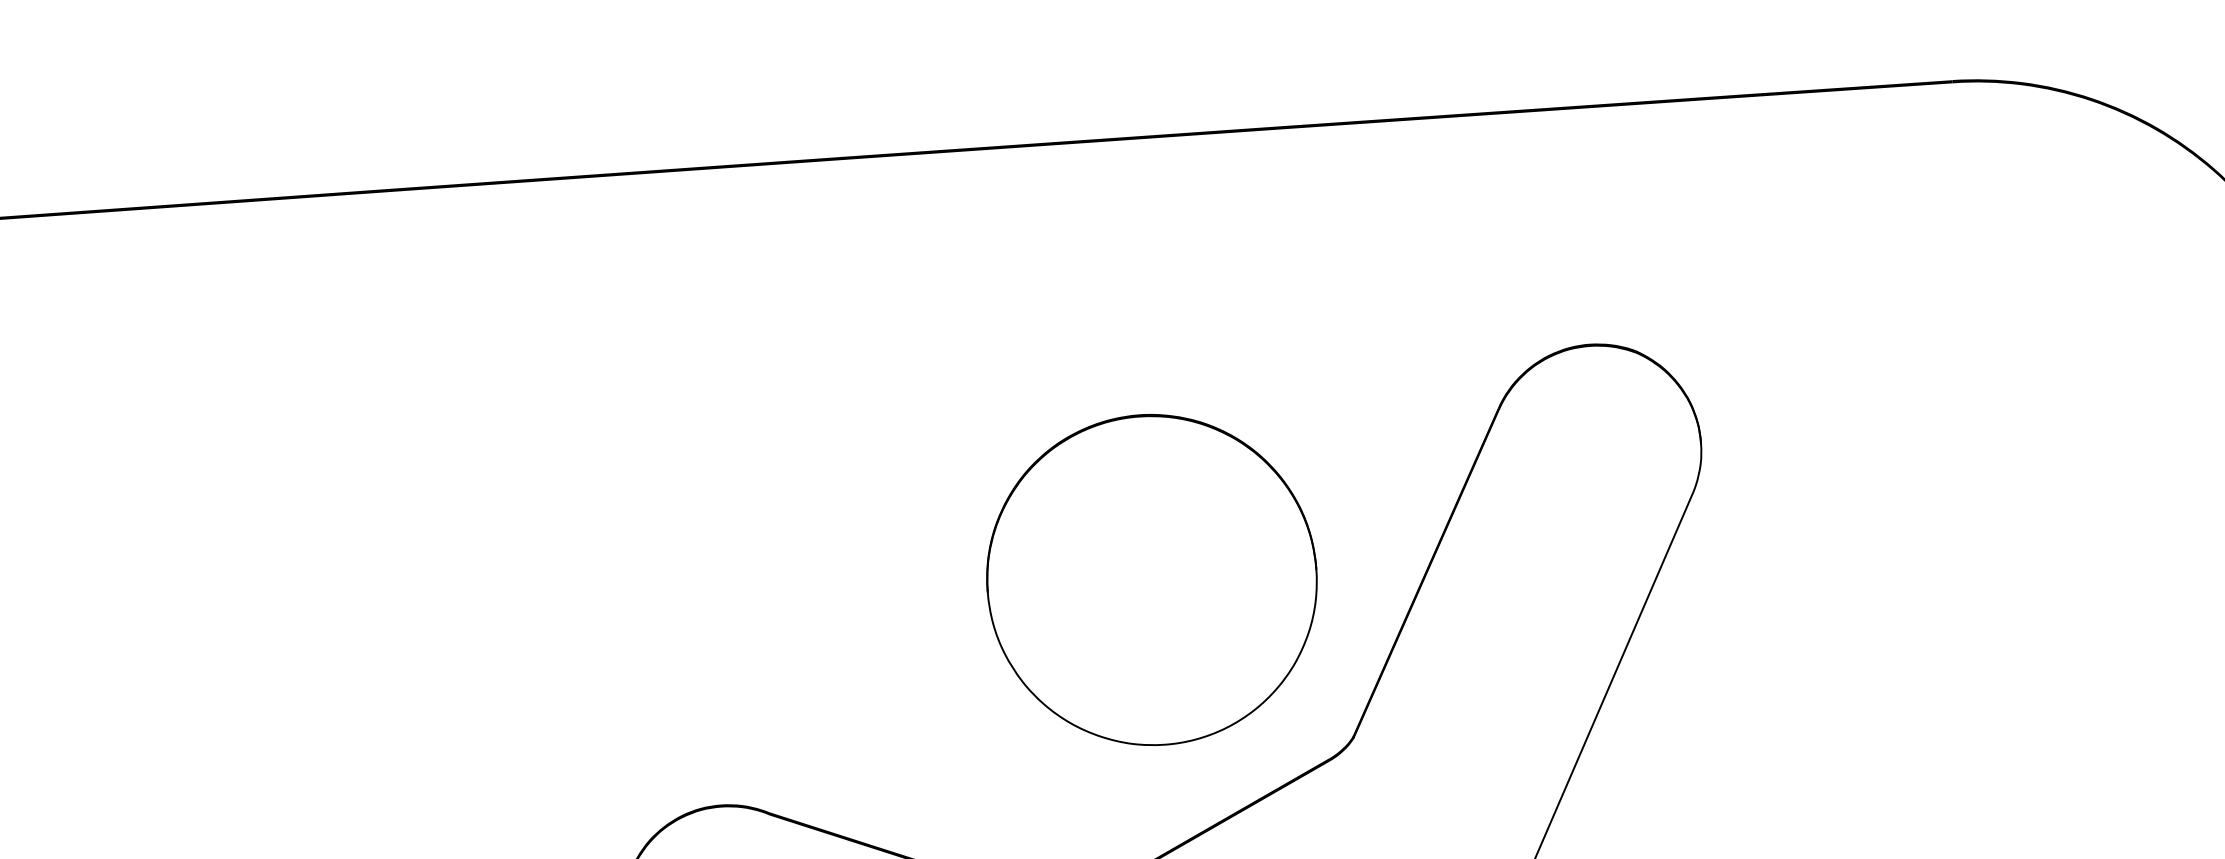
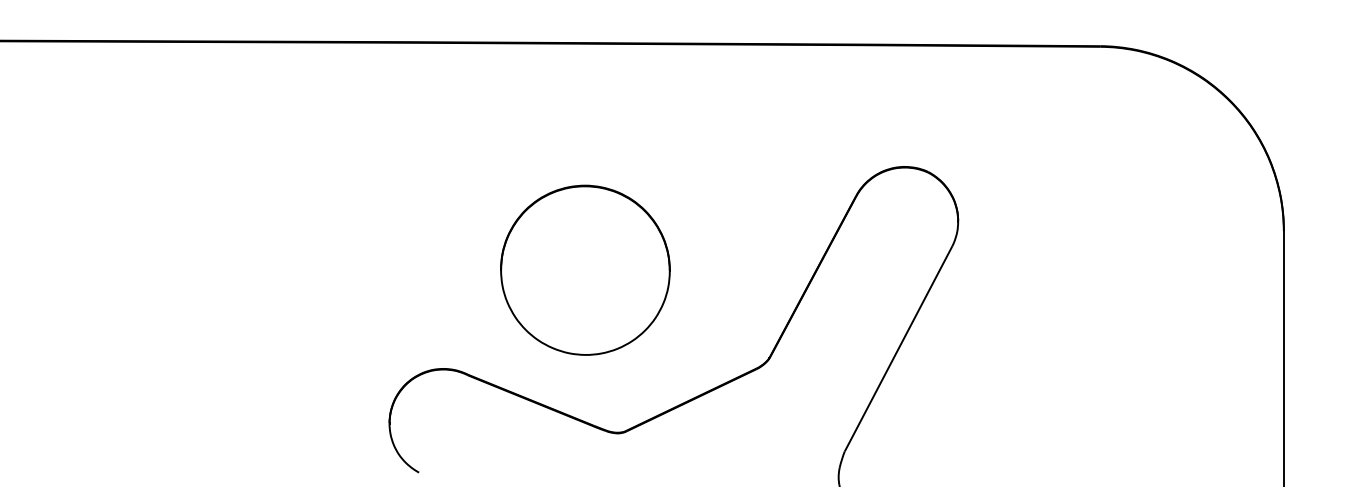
part: (1151, 578) -> (585, 269), moved

